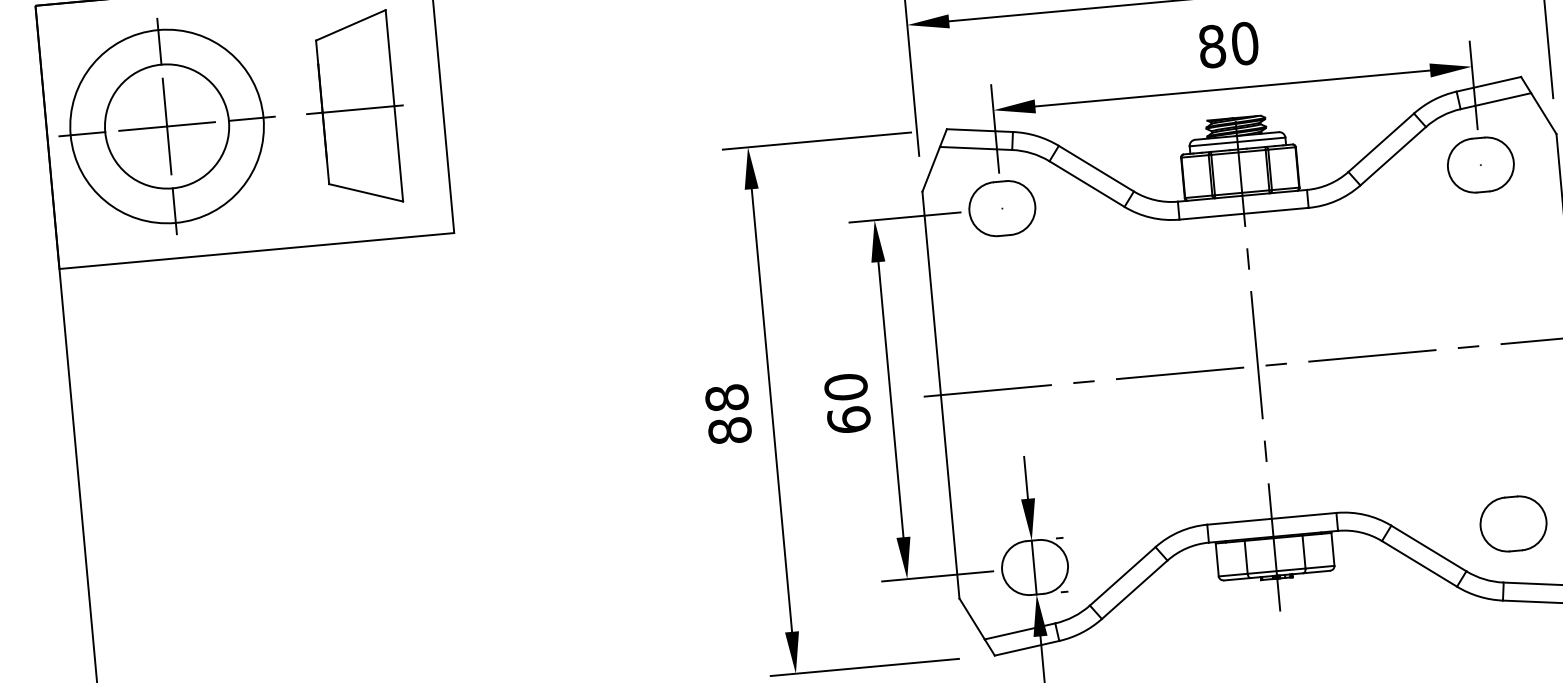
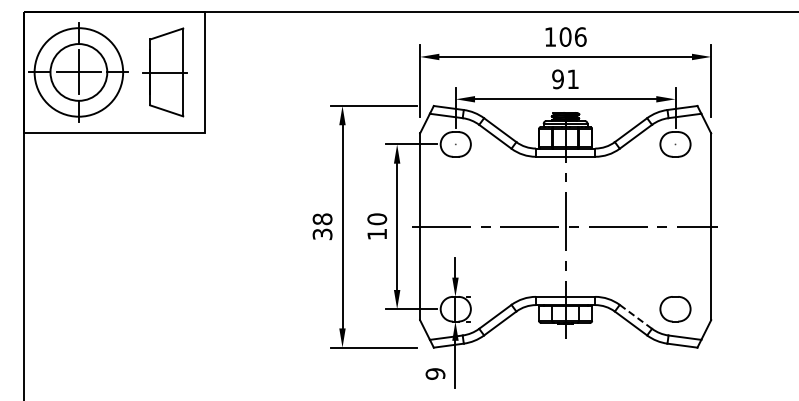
text: (1228, 45) -> (565, 79), 80 -> 91
text: (849, 420) -> (377, 234), 60 -> 10
text: (729, 431) -> (322, 234), 88 -> 38
line: (1427, 547) -> (635, 316), solid -> dashed

